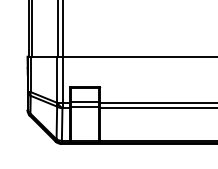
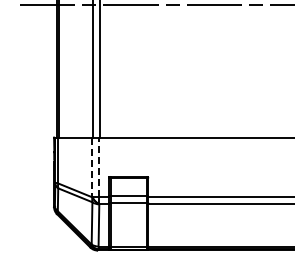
line: (57, 79) -> (92, 167), solid -> dashed
line: (62, 79) -> (99, 167), solid -> dashed

